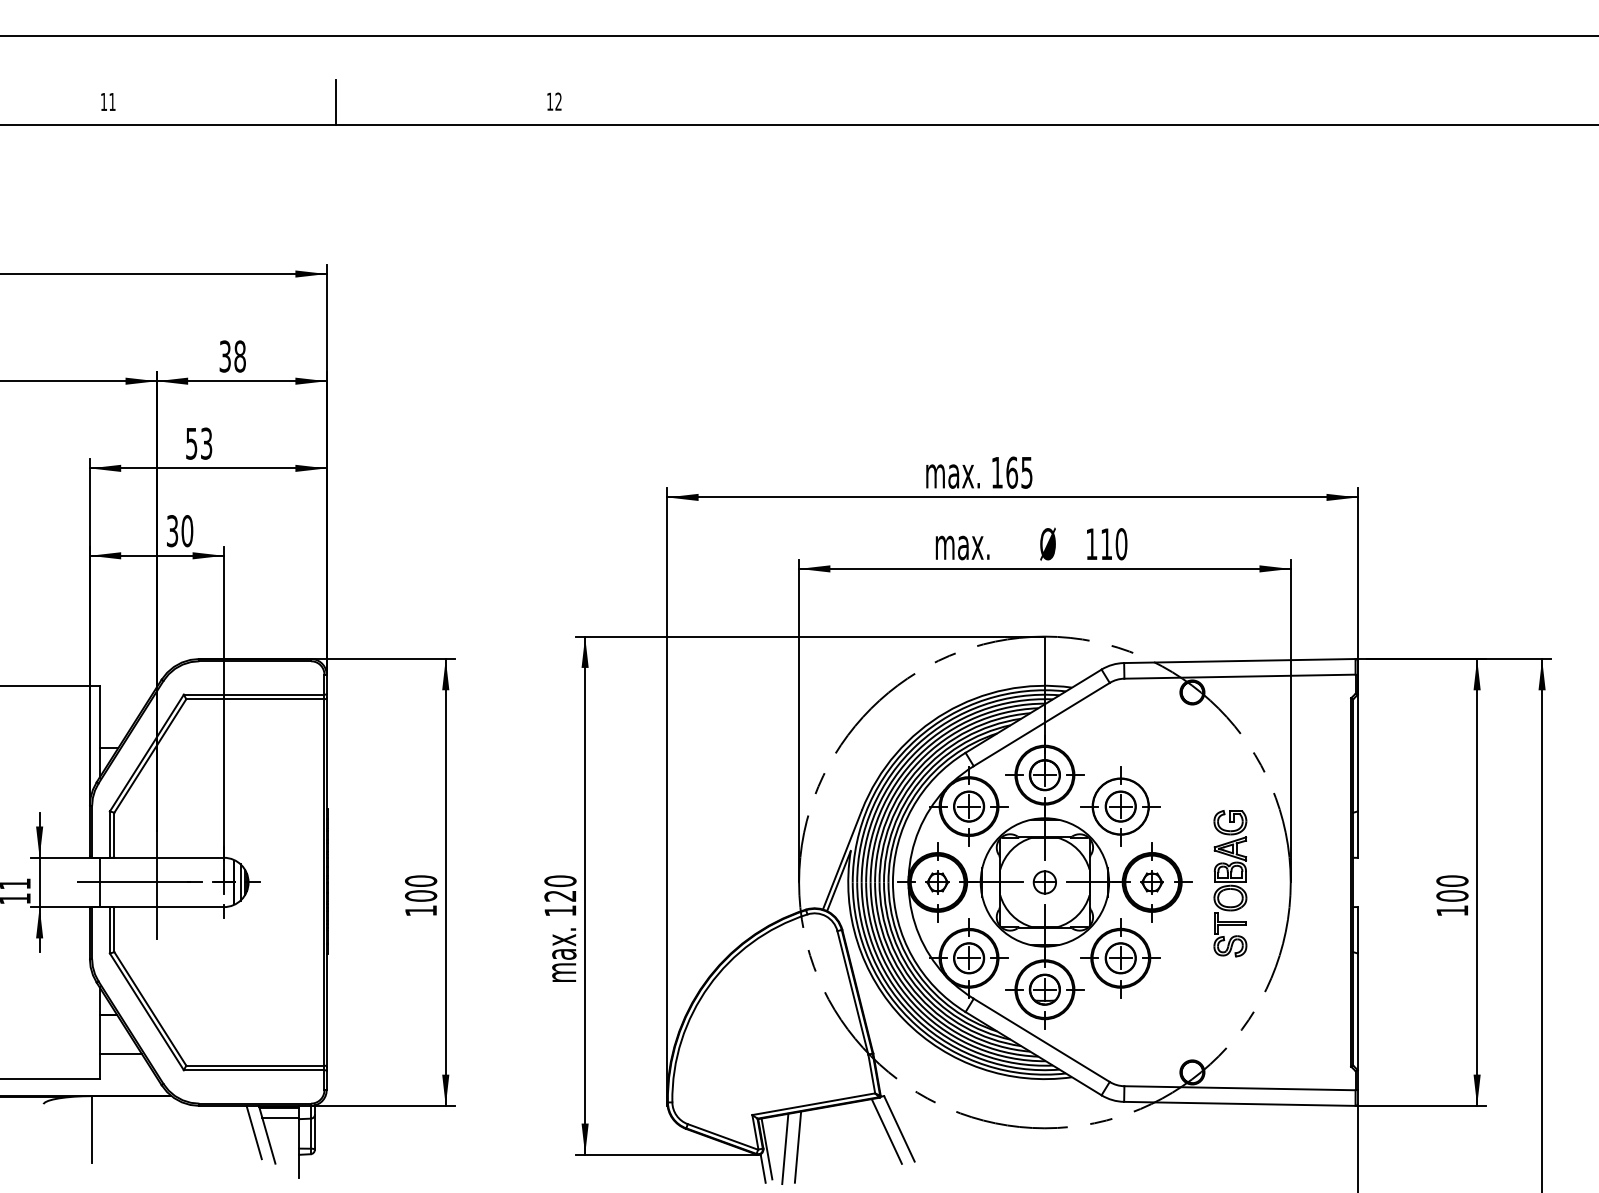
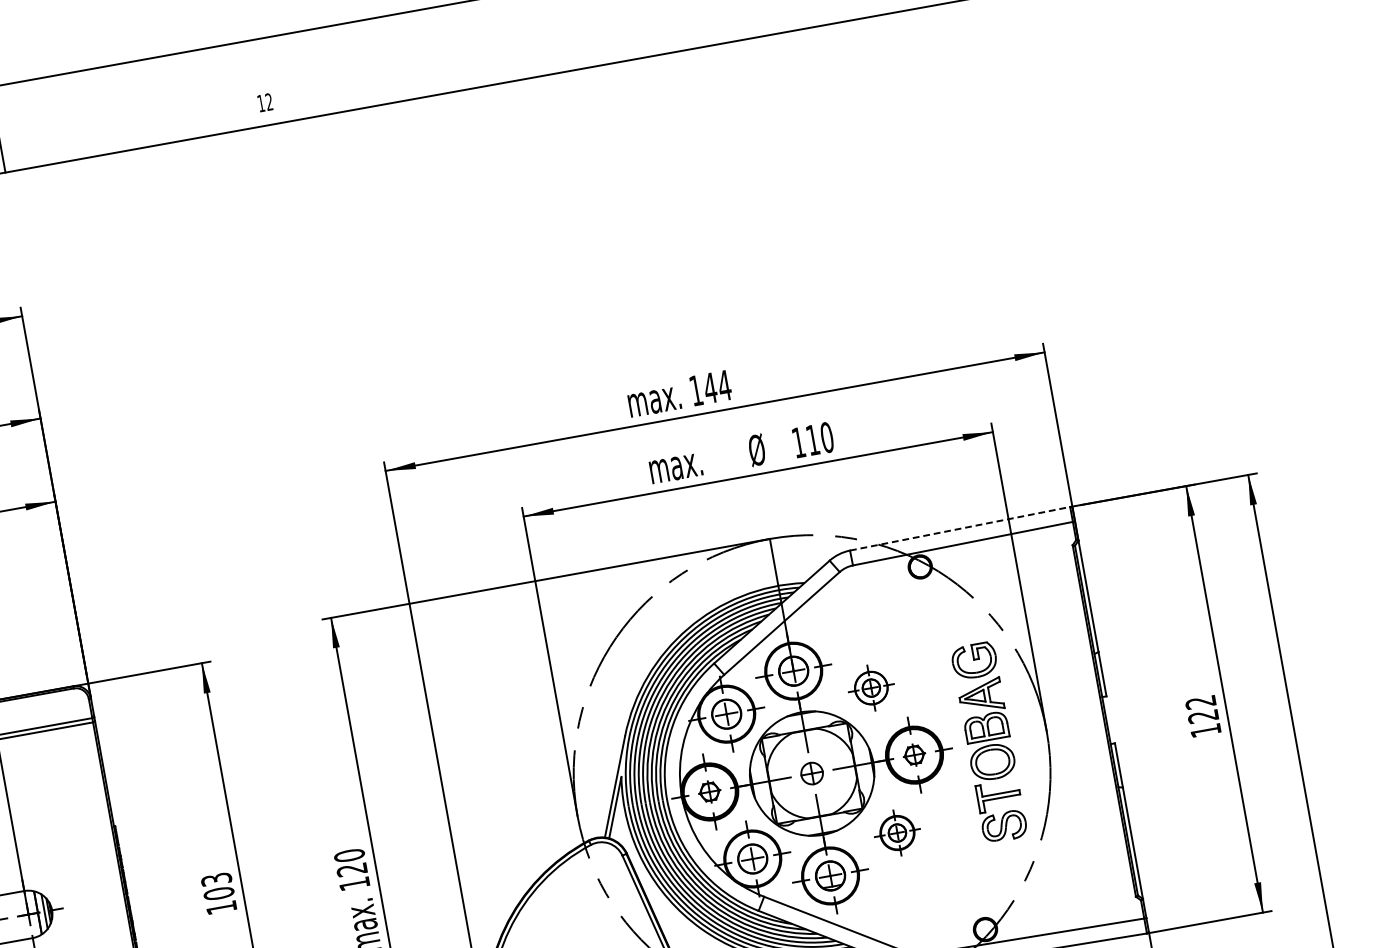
text: (554, 101) -> (265, 102), moved
text: (1019, 472) -> (717, 386), 165 -> 144
line: (1239, 661) -> (959, 529), solid -> dashed
part: (1120, 806) -> (871, 688), size x0.6
text: (421, 880) -> (216, 878), 100 -> 103
part: (1230, 883) -> (989, 742), size x1.4
text: (1452, 888) -> (1202, 709), 100 -> 122
part: (1120, 958) -> (897, 833), size x0.6

